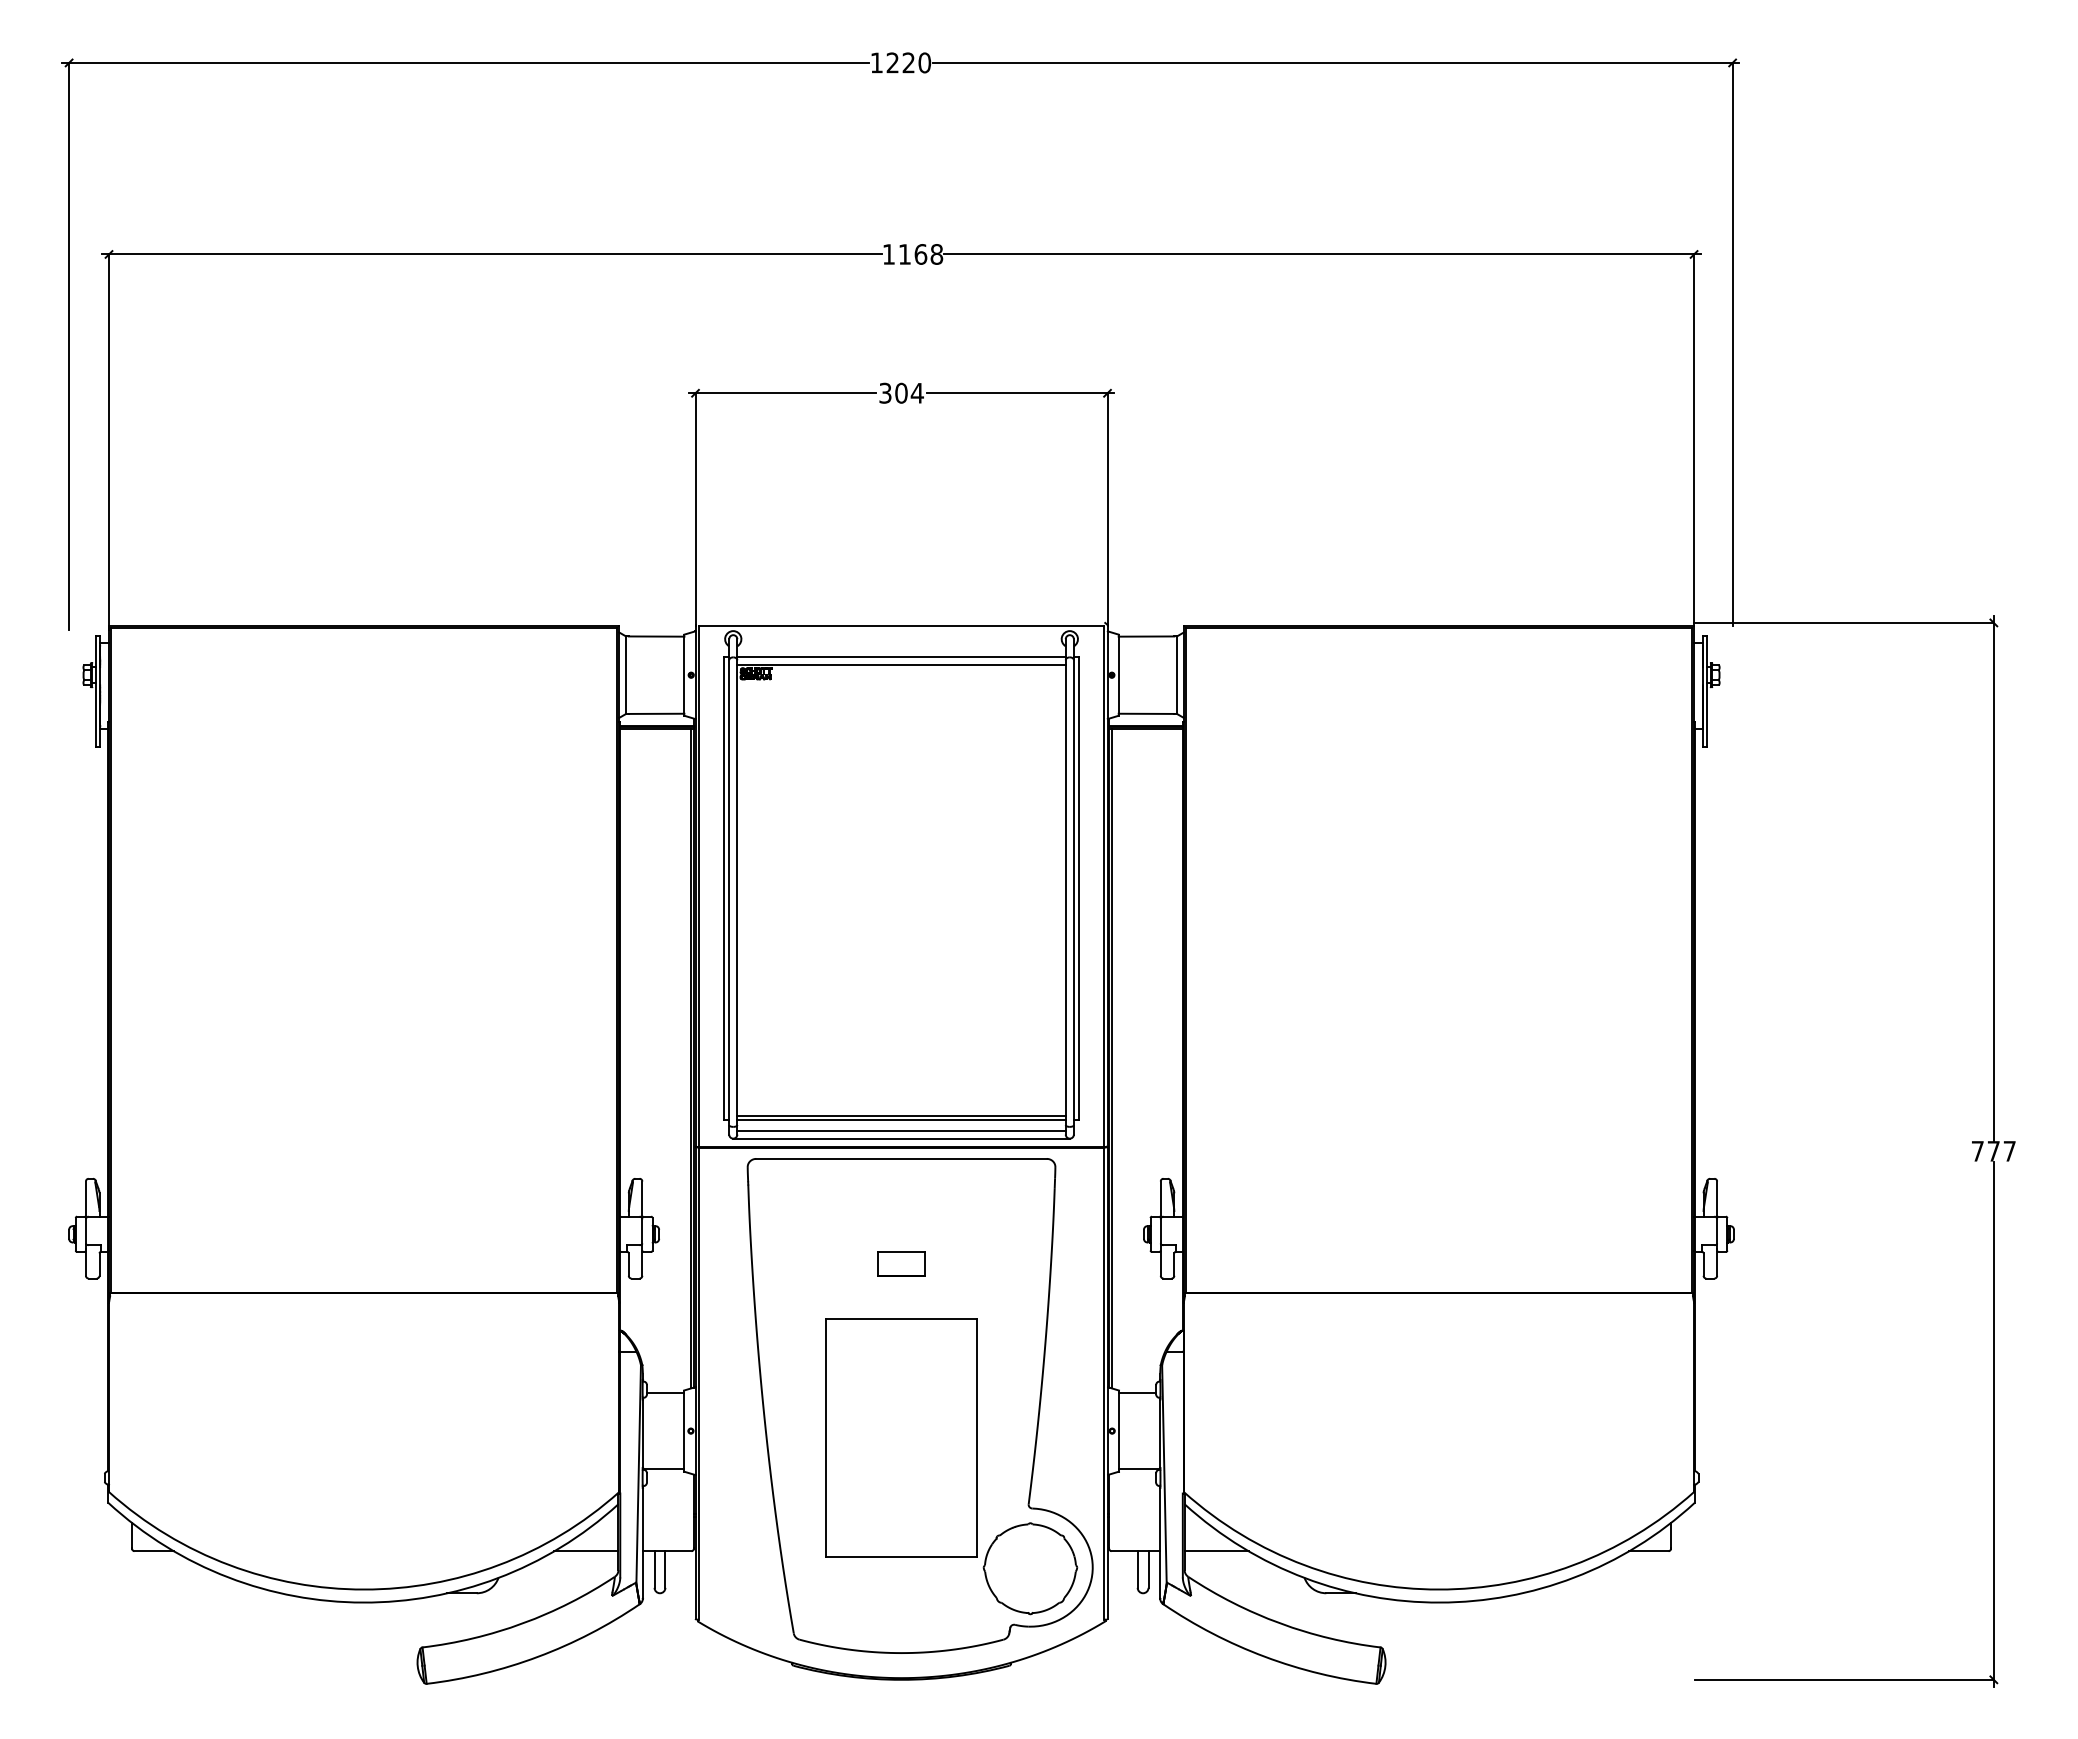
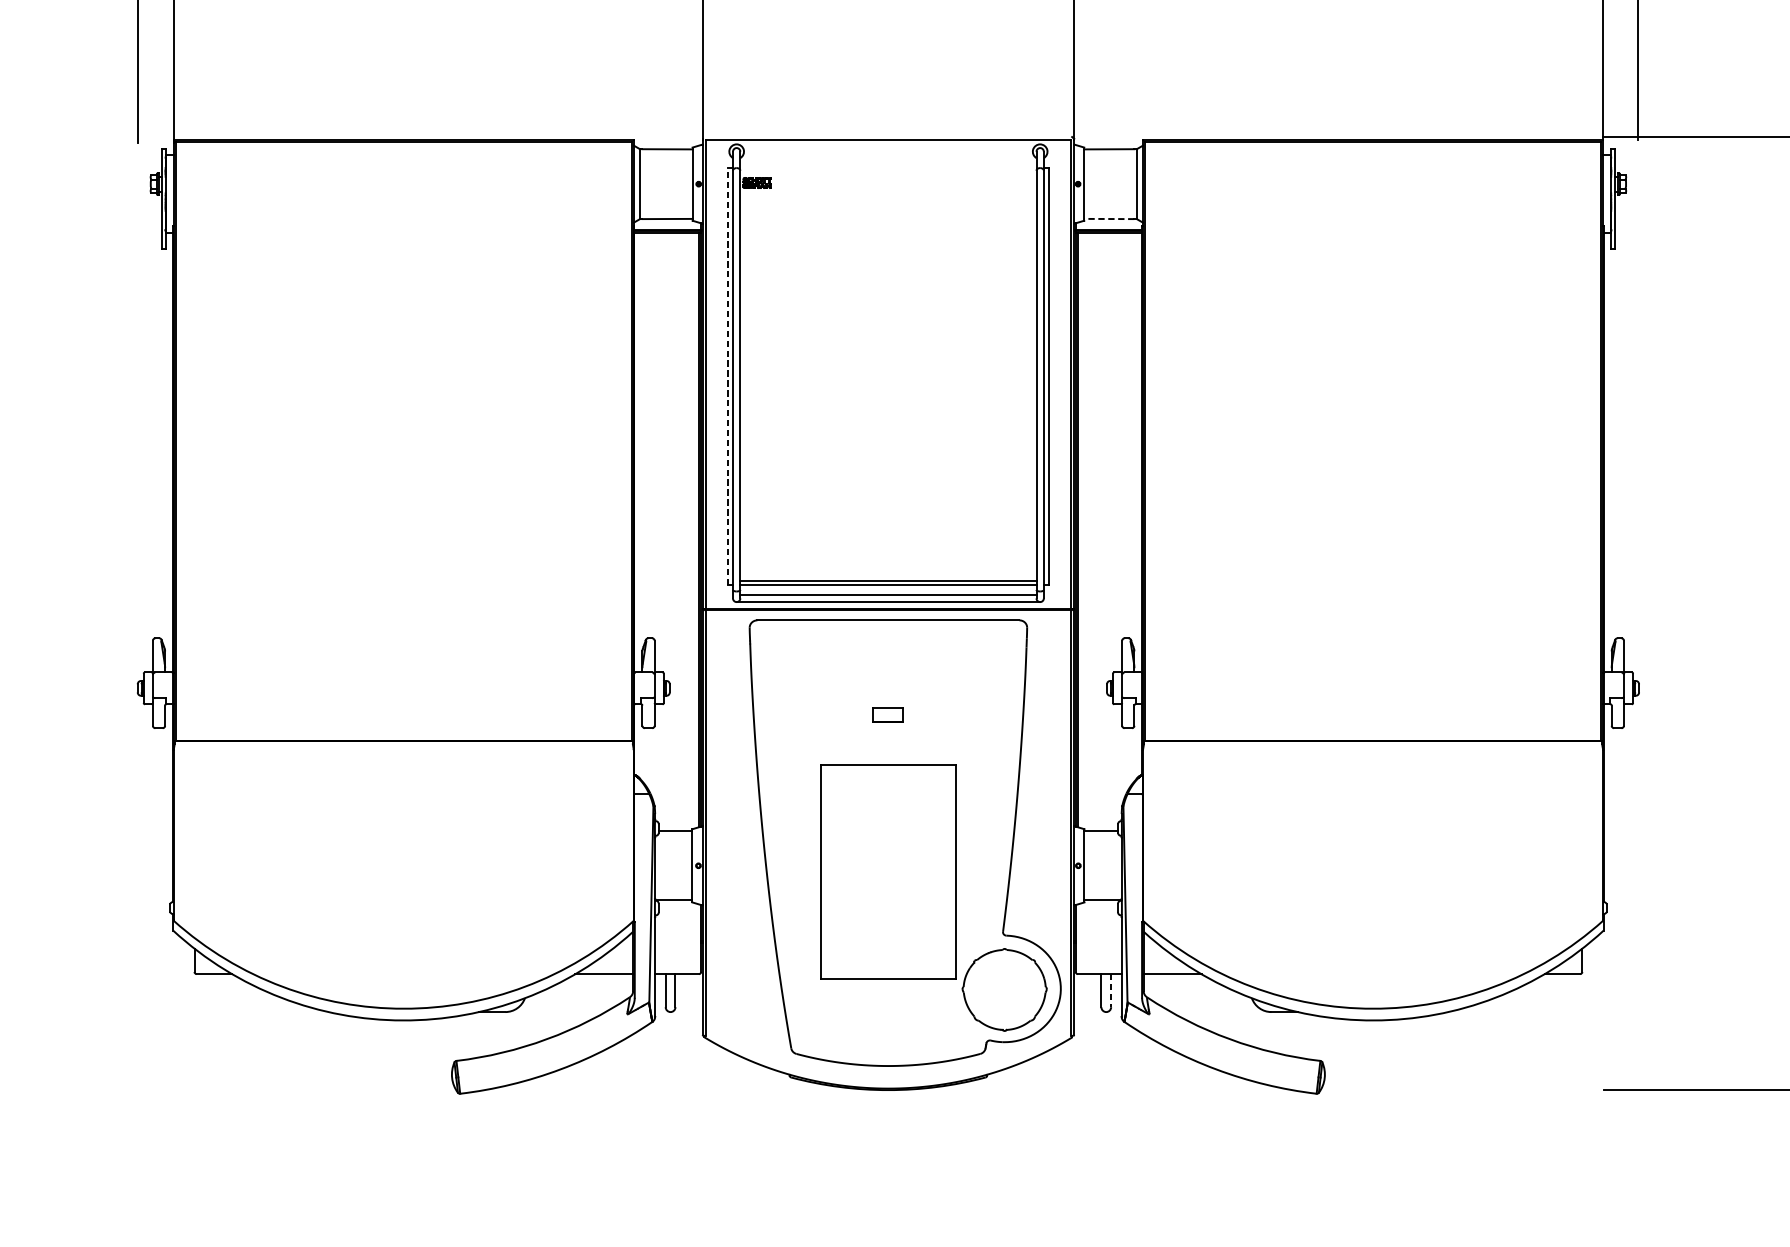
line: (901, 656) -> (888, 167), removed
line: (901, 665) -> (888, 175), removed
line: (1146, 713) -> (1109, 218), solid -> dashed
line: (723, 887) -> (727, 375), solid -> dashed
part: (901, 1263) -> (888, 714), size x0.7
line: (1148, 1570) -> (1111, 991), solid -> dashed

